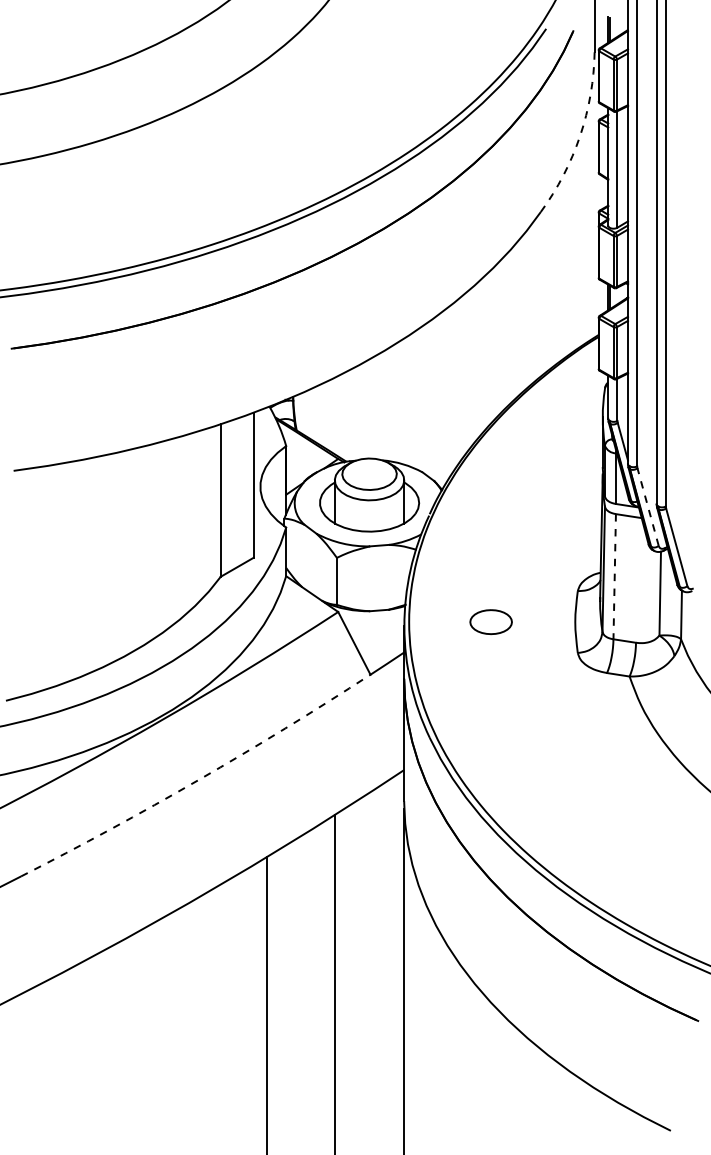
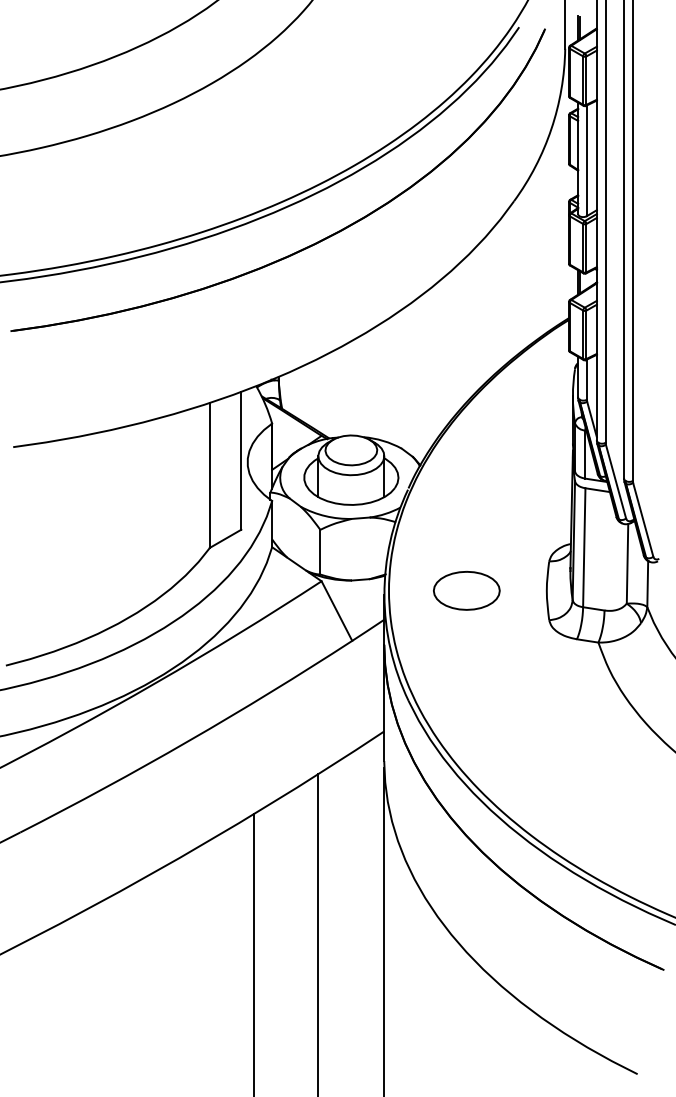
arc: (580, 135) -> (551, 128), dashed -> solid
line: (647, 506) -> (615, 481), dashed -> solid
line: (614, 577) -> (584, 548), dashed -> solid
part: (490, 621) -> (466, 590), size x1.67
arc: (198, 780) -> (188, 741), dashed -> solid

